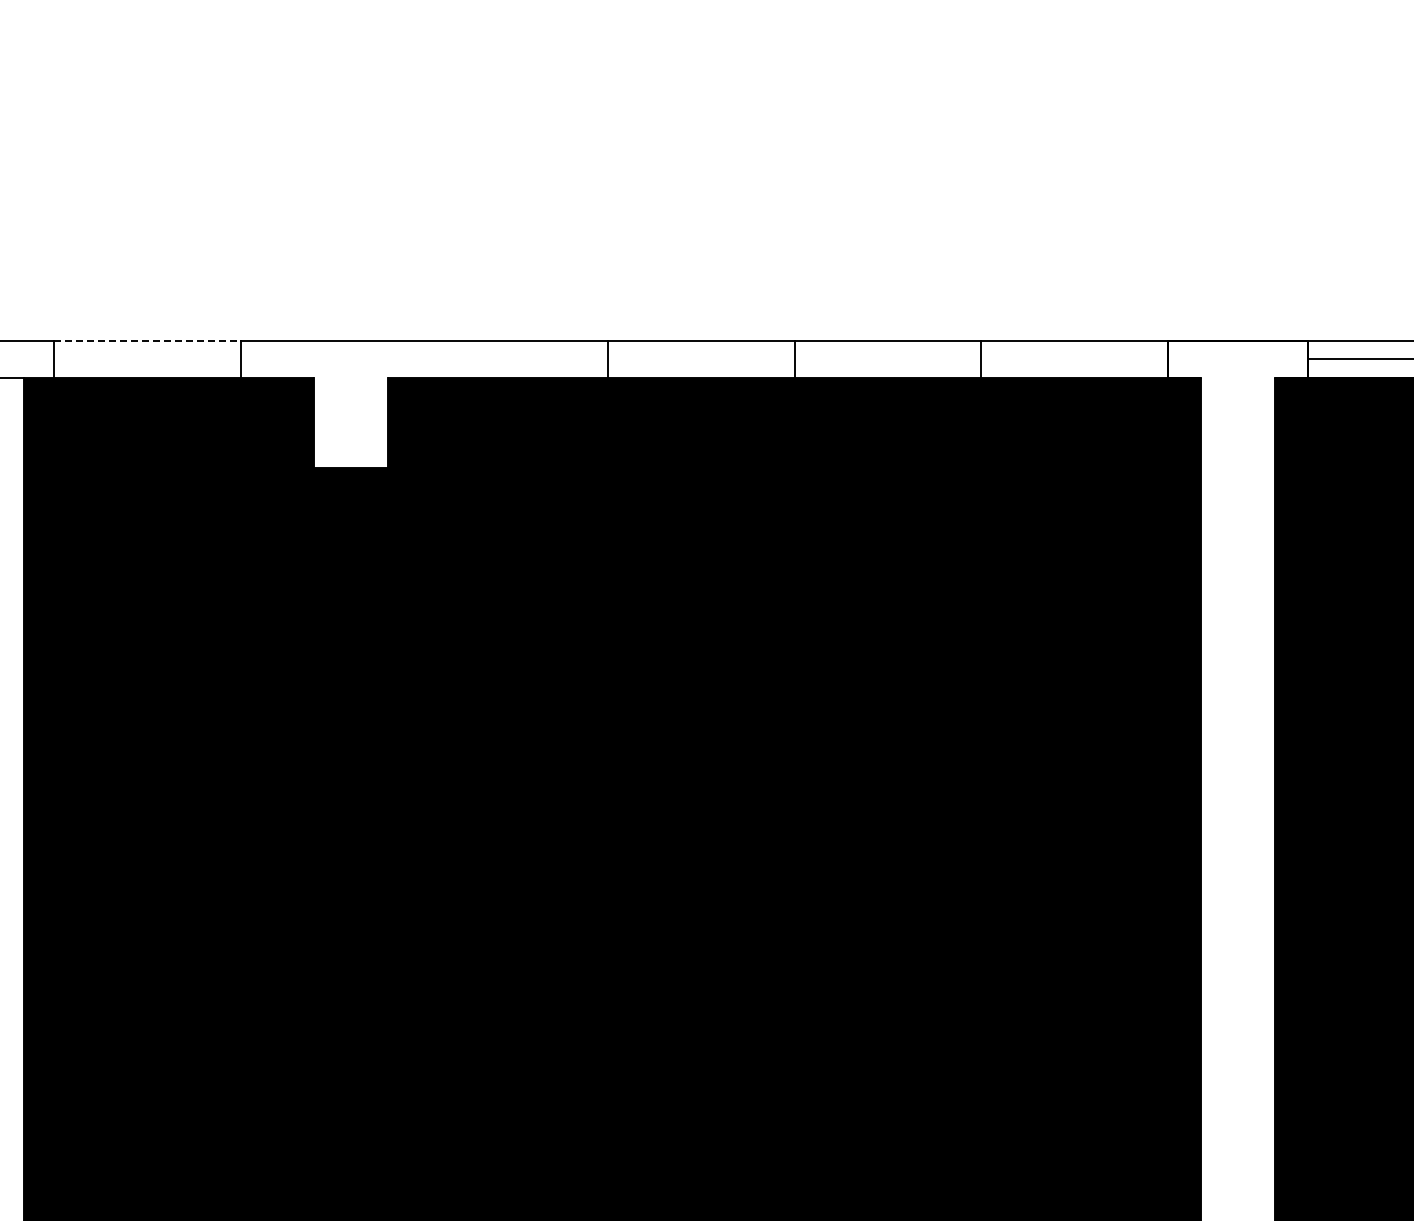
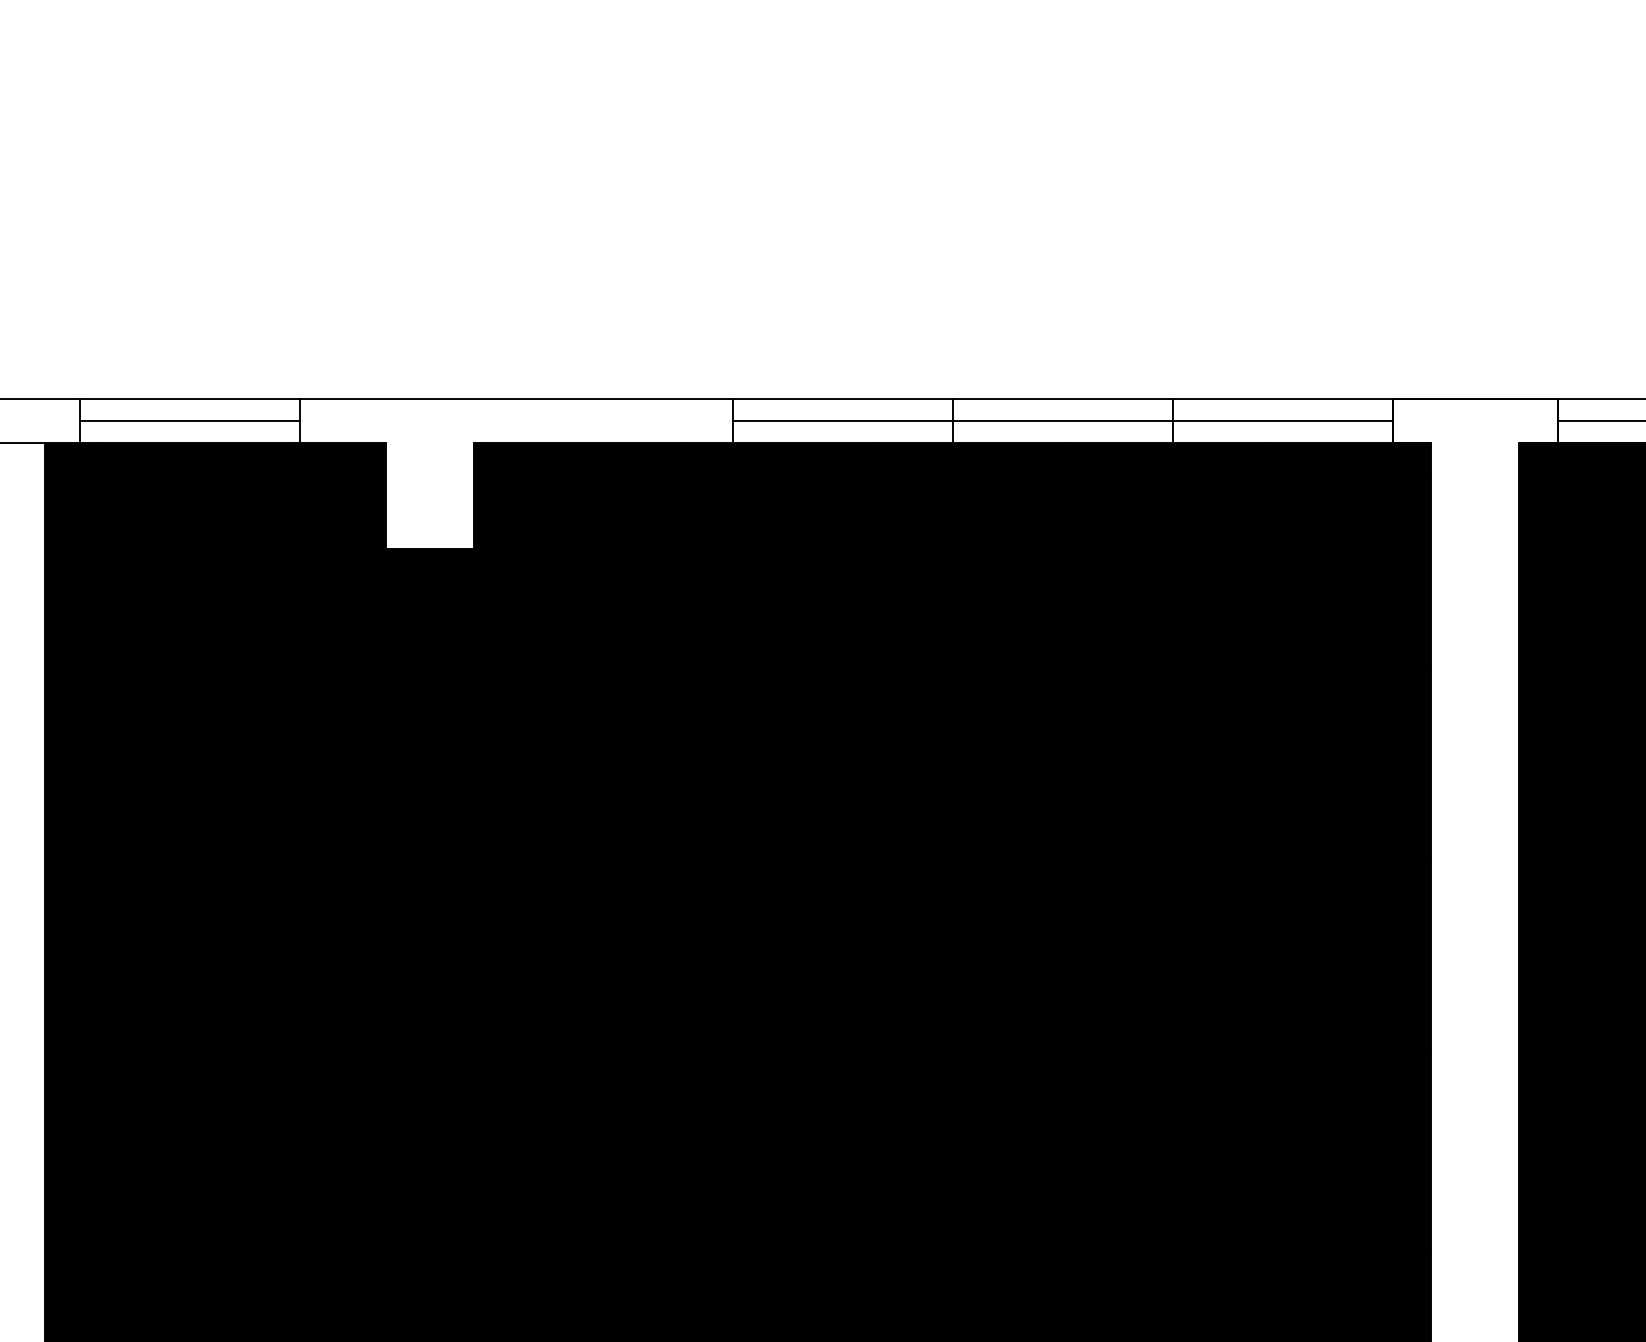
line: (147, 340) -> (190, 398), dashed -> solid
line: (146, 359) -> (189, 420), added
line: (887, 359) -> (1062, 420), added

